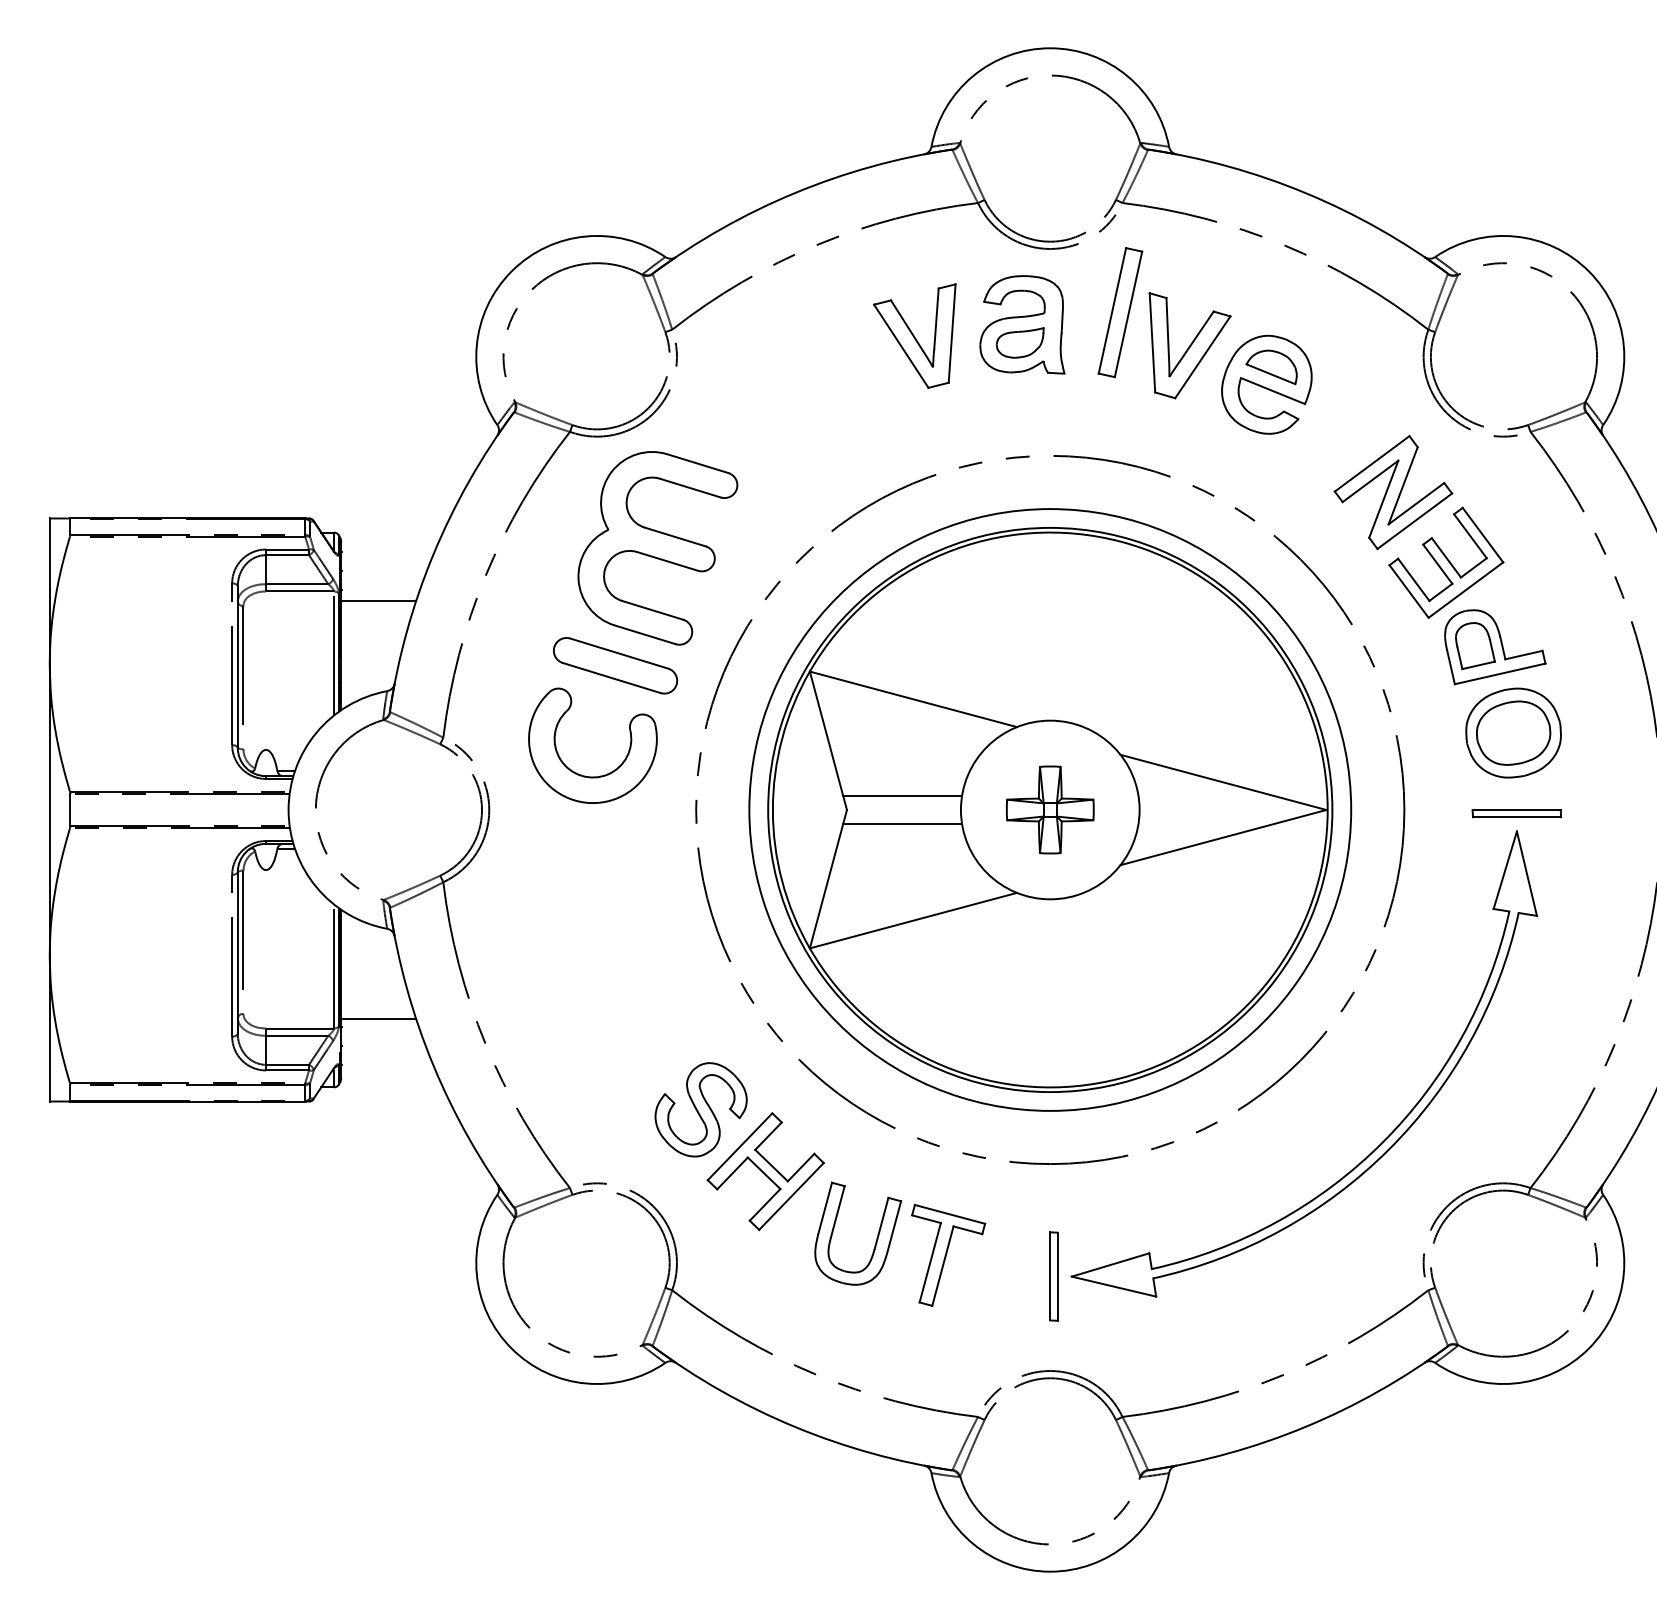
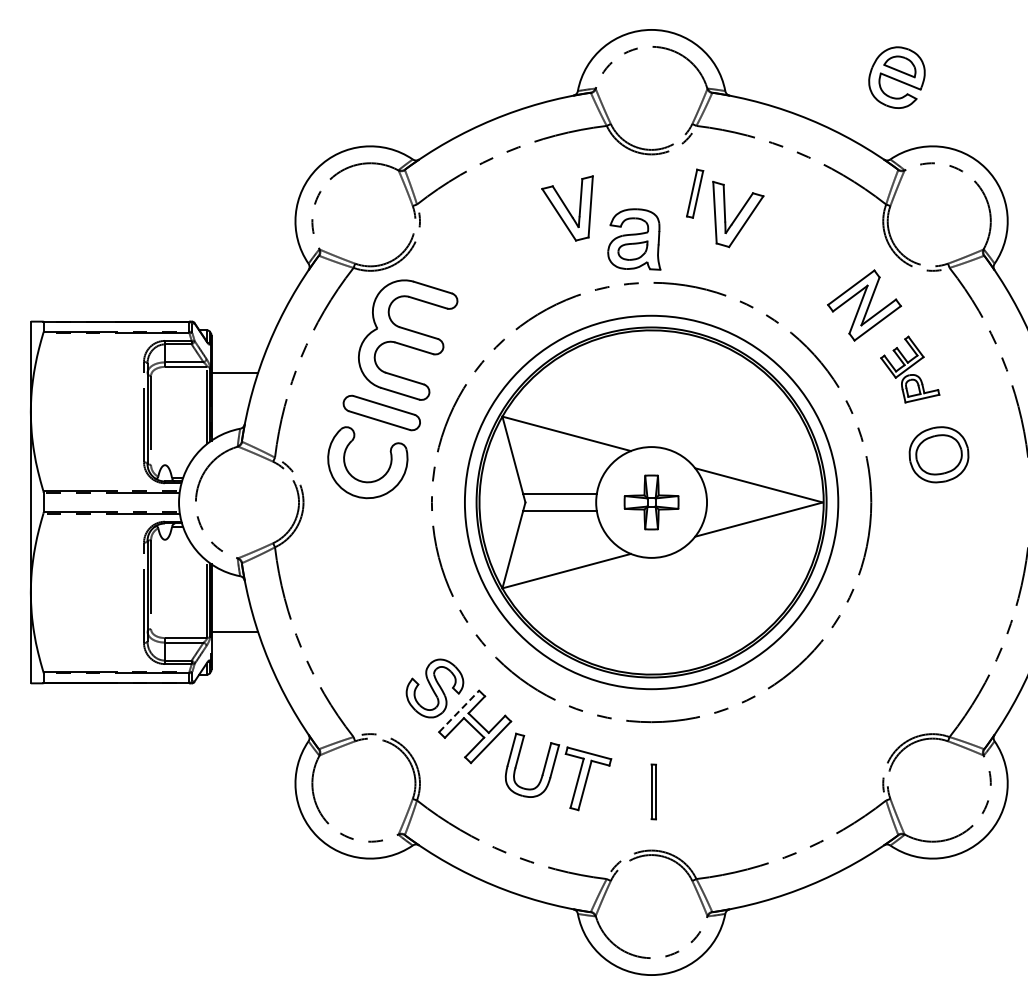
part: (1119, 311) -> (694, 193), size x0.6
part: (1022, 324) -> (634, 239), moved
part: (1266, 384) -> (896, 77), moved
part: (1465, 595) -> (909, 369), size x0.6
part: (1399, 1121) -> (868, 695), removed
line: (740, 1146) -> (459, 711), solid -> dashed

